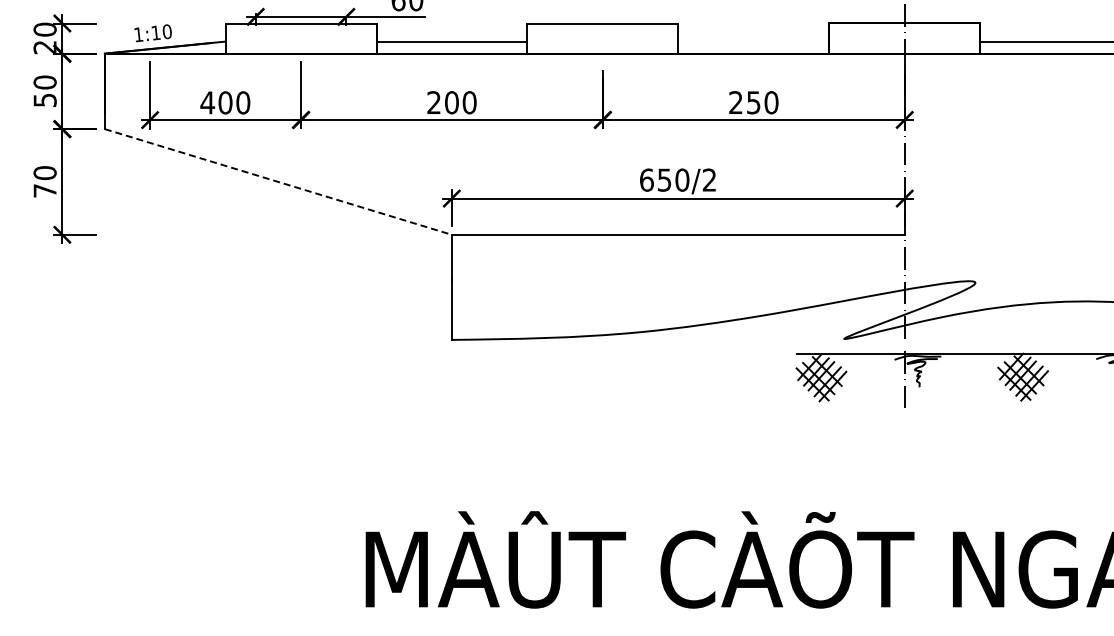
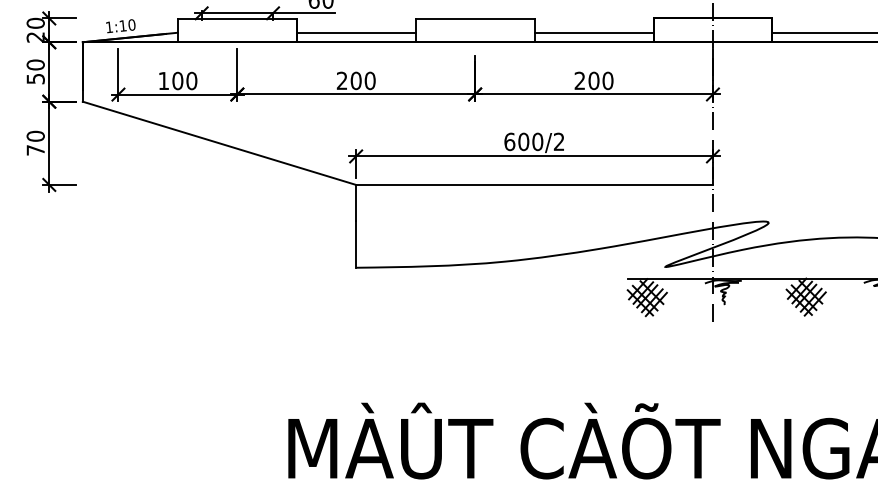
line: (753, 41) -> (593, 32), added
text: (207, 102) -> (163, 80), 400 -> 100
text: (753, 102) -> (593, 80), 250 -> 200
text: (664, 179) -> (523, 141), 650/2 -> 600/2
line: (278, 182) -> (219, 143), dashed -> solid

